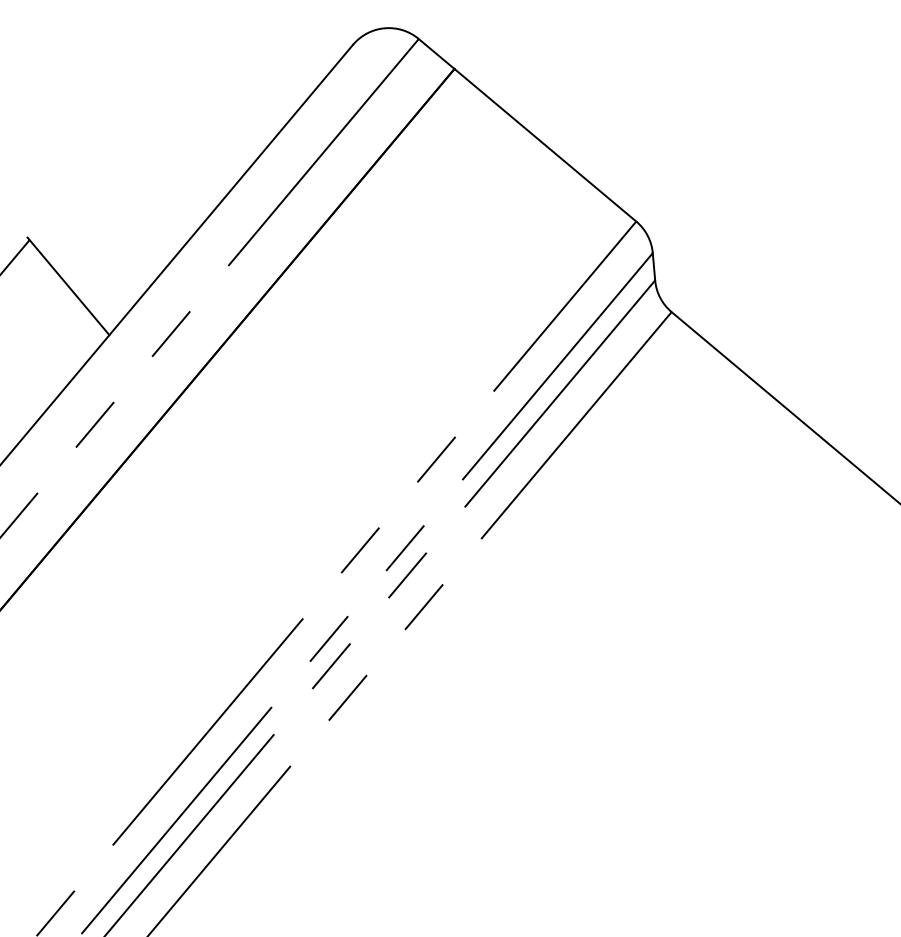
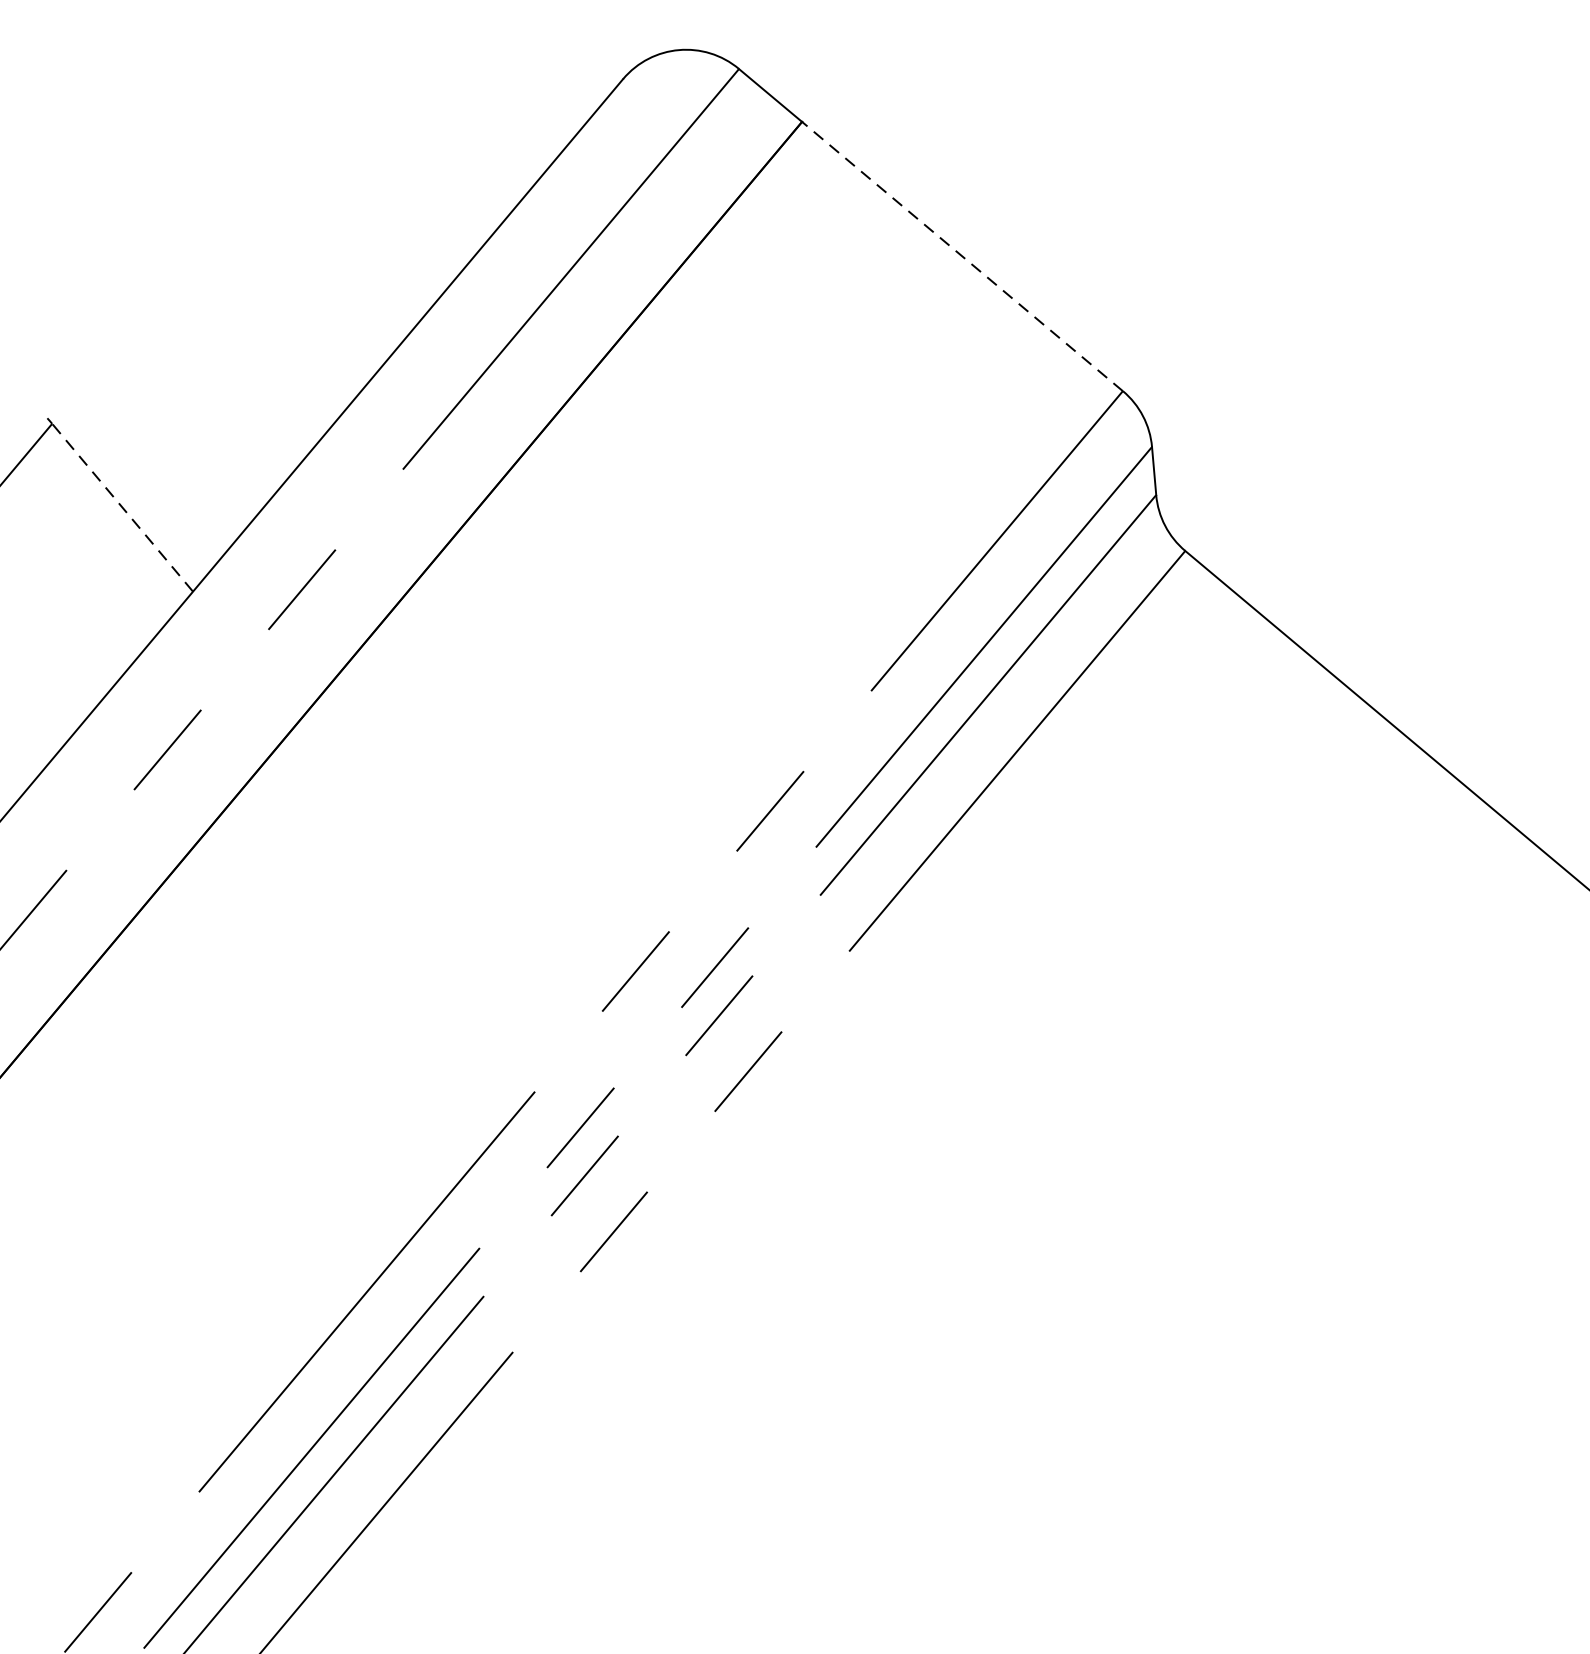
line: (545, 145) -> (962, 256), solid -> dashed
line: (69, 287) -> (122, 507), solid -> dashed

